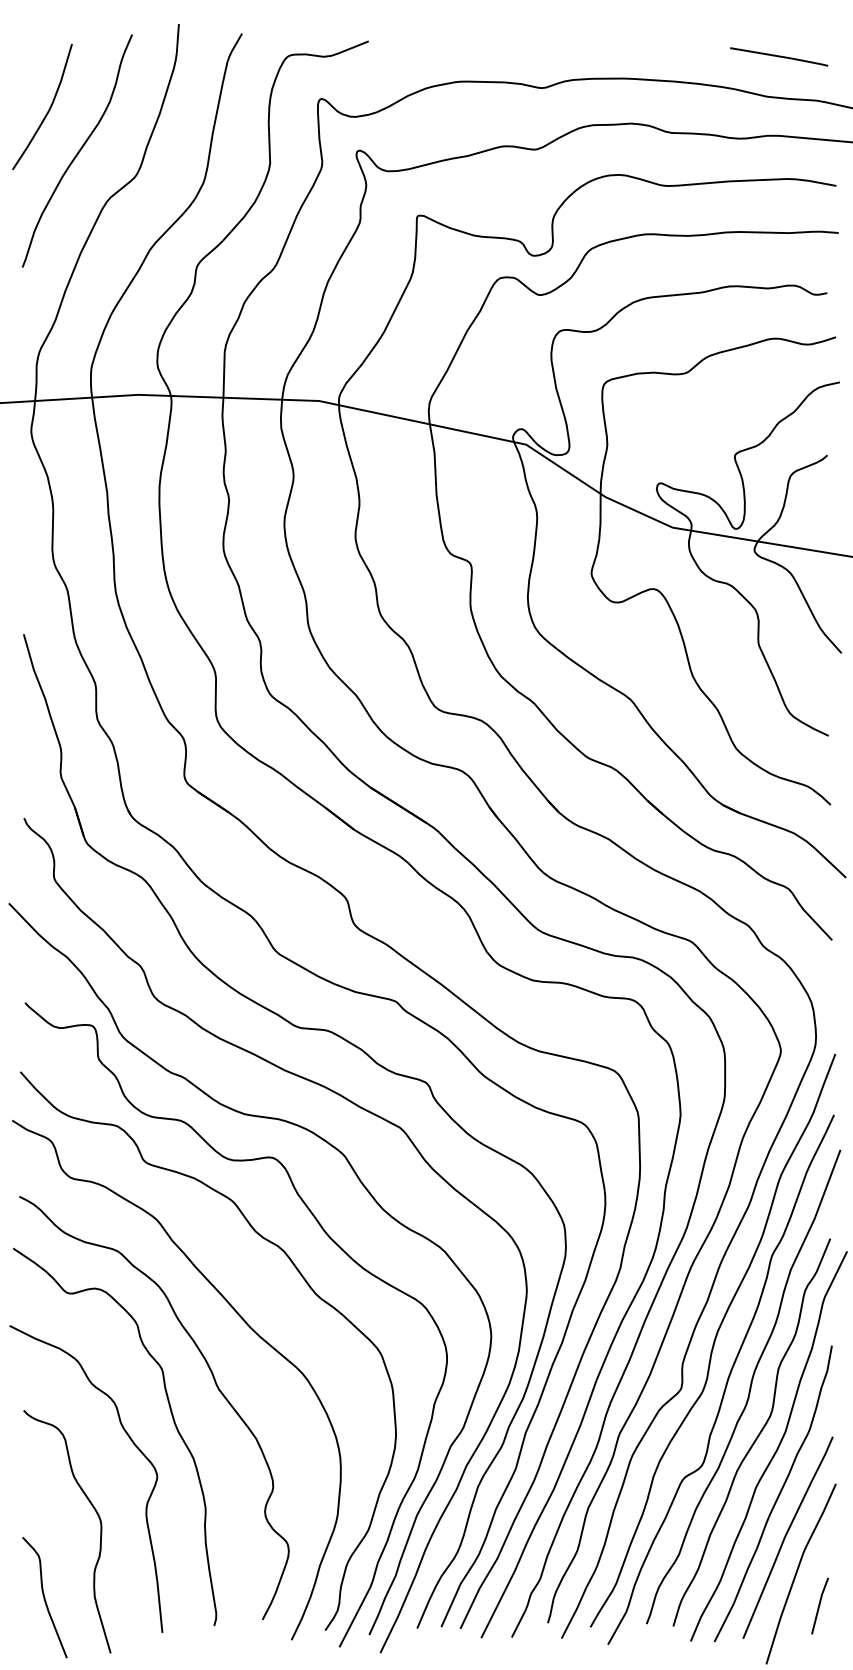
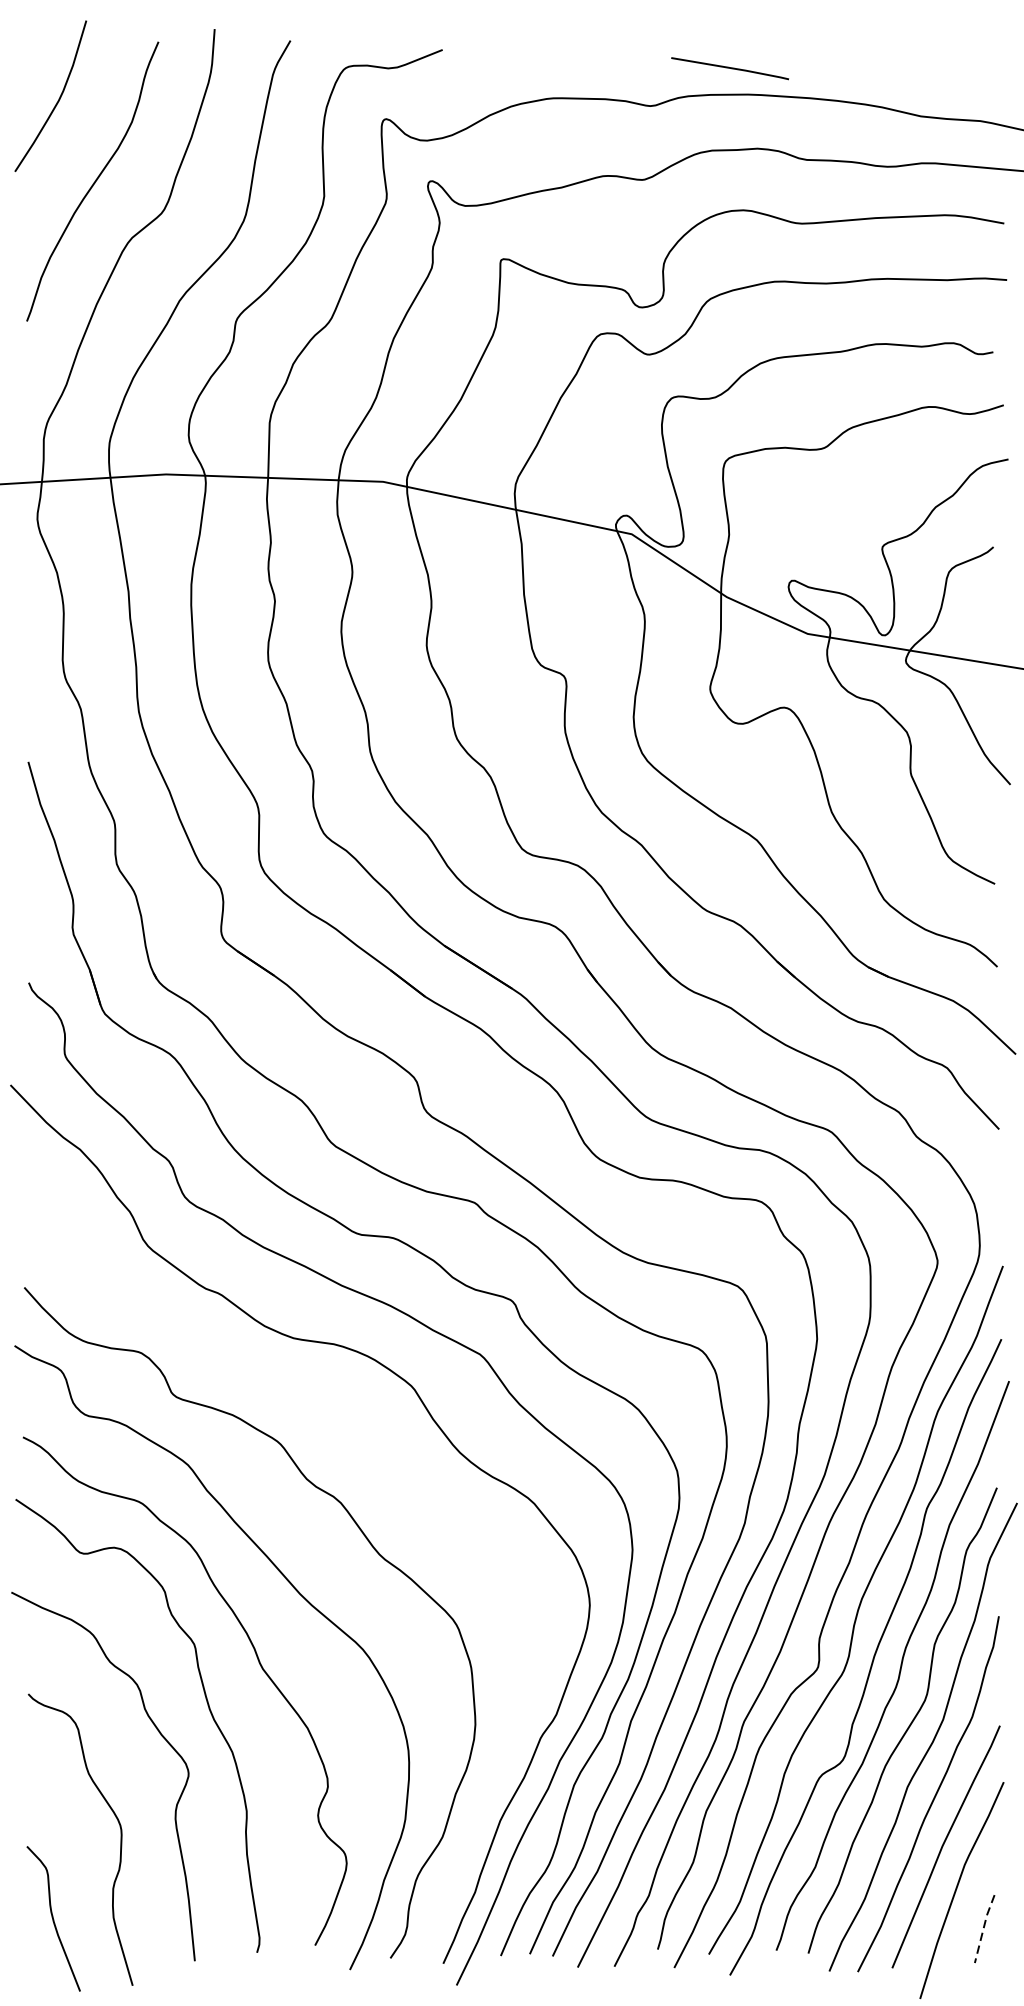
line: (779, 56) -> (730, 68), moved
curve: (48, 109) -> (58, 99), moved
curve: (327, 1236) -> (393, 1485), removed
line: (819, 1605) -> (983, 1928), solid -> dashed

